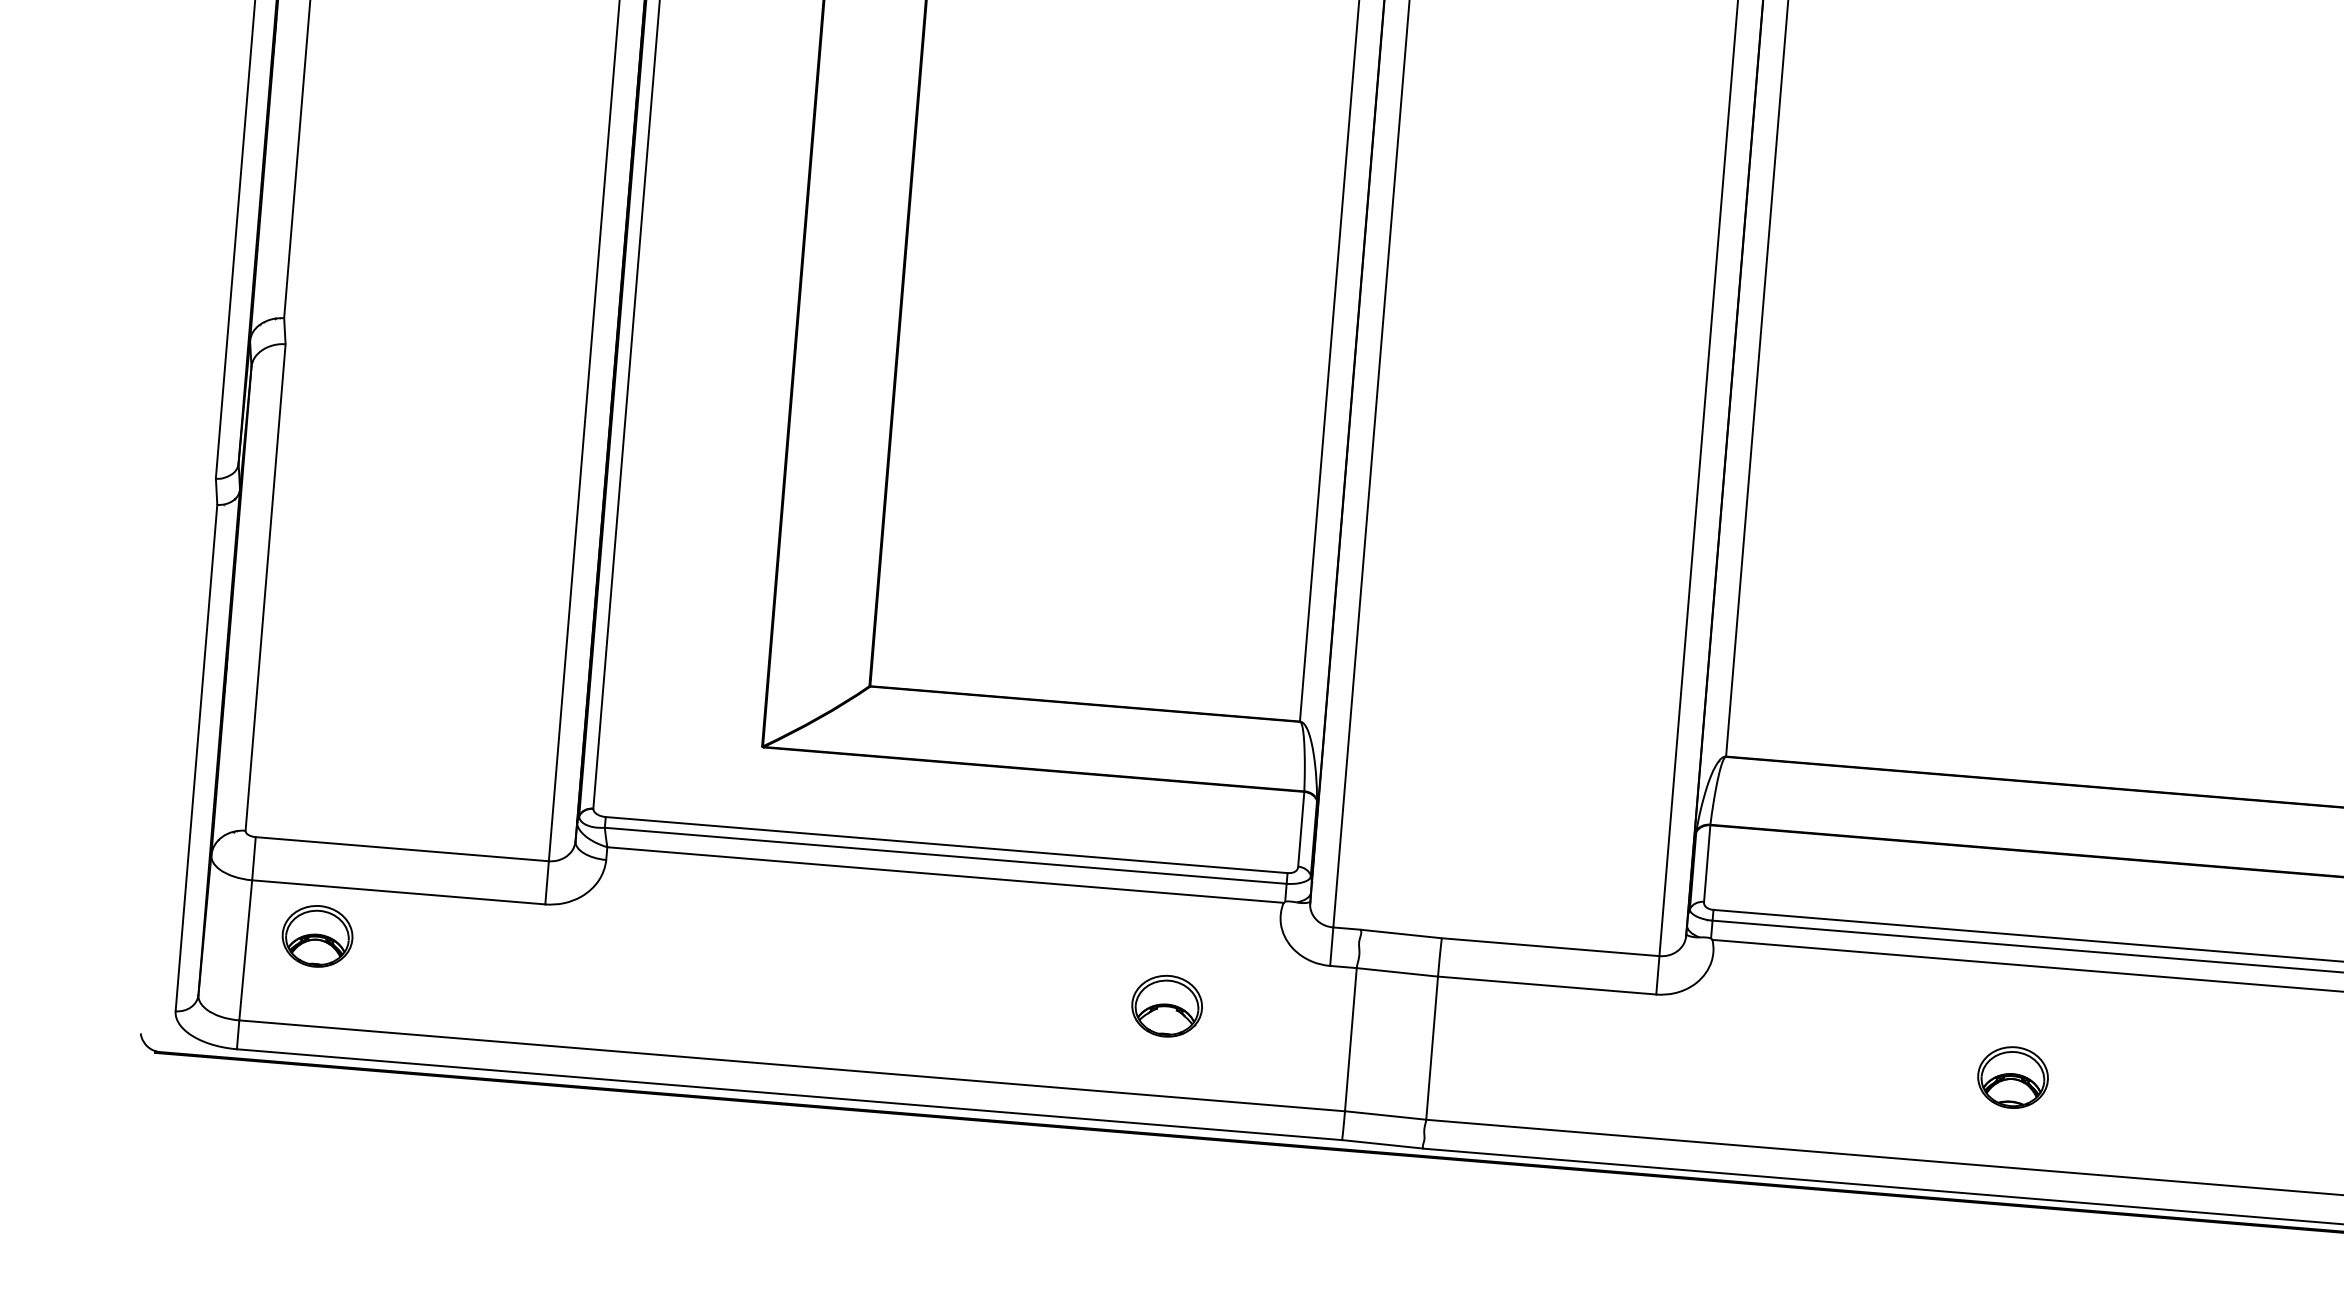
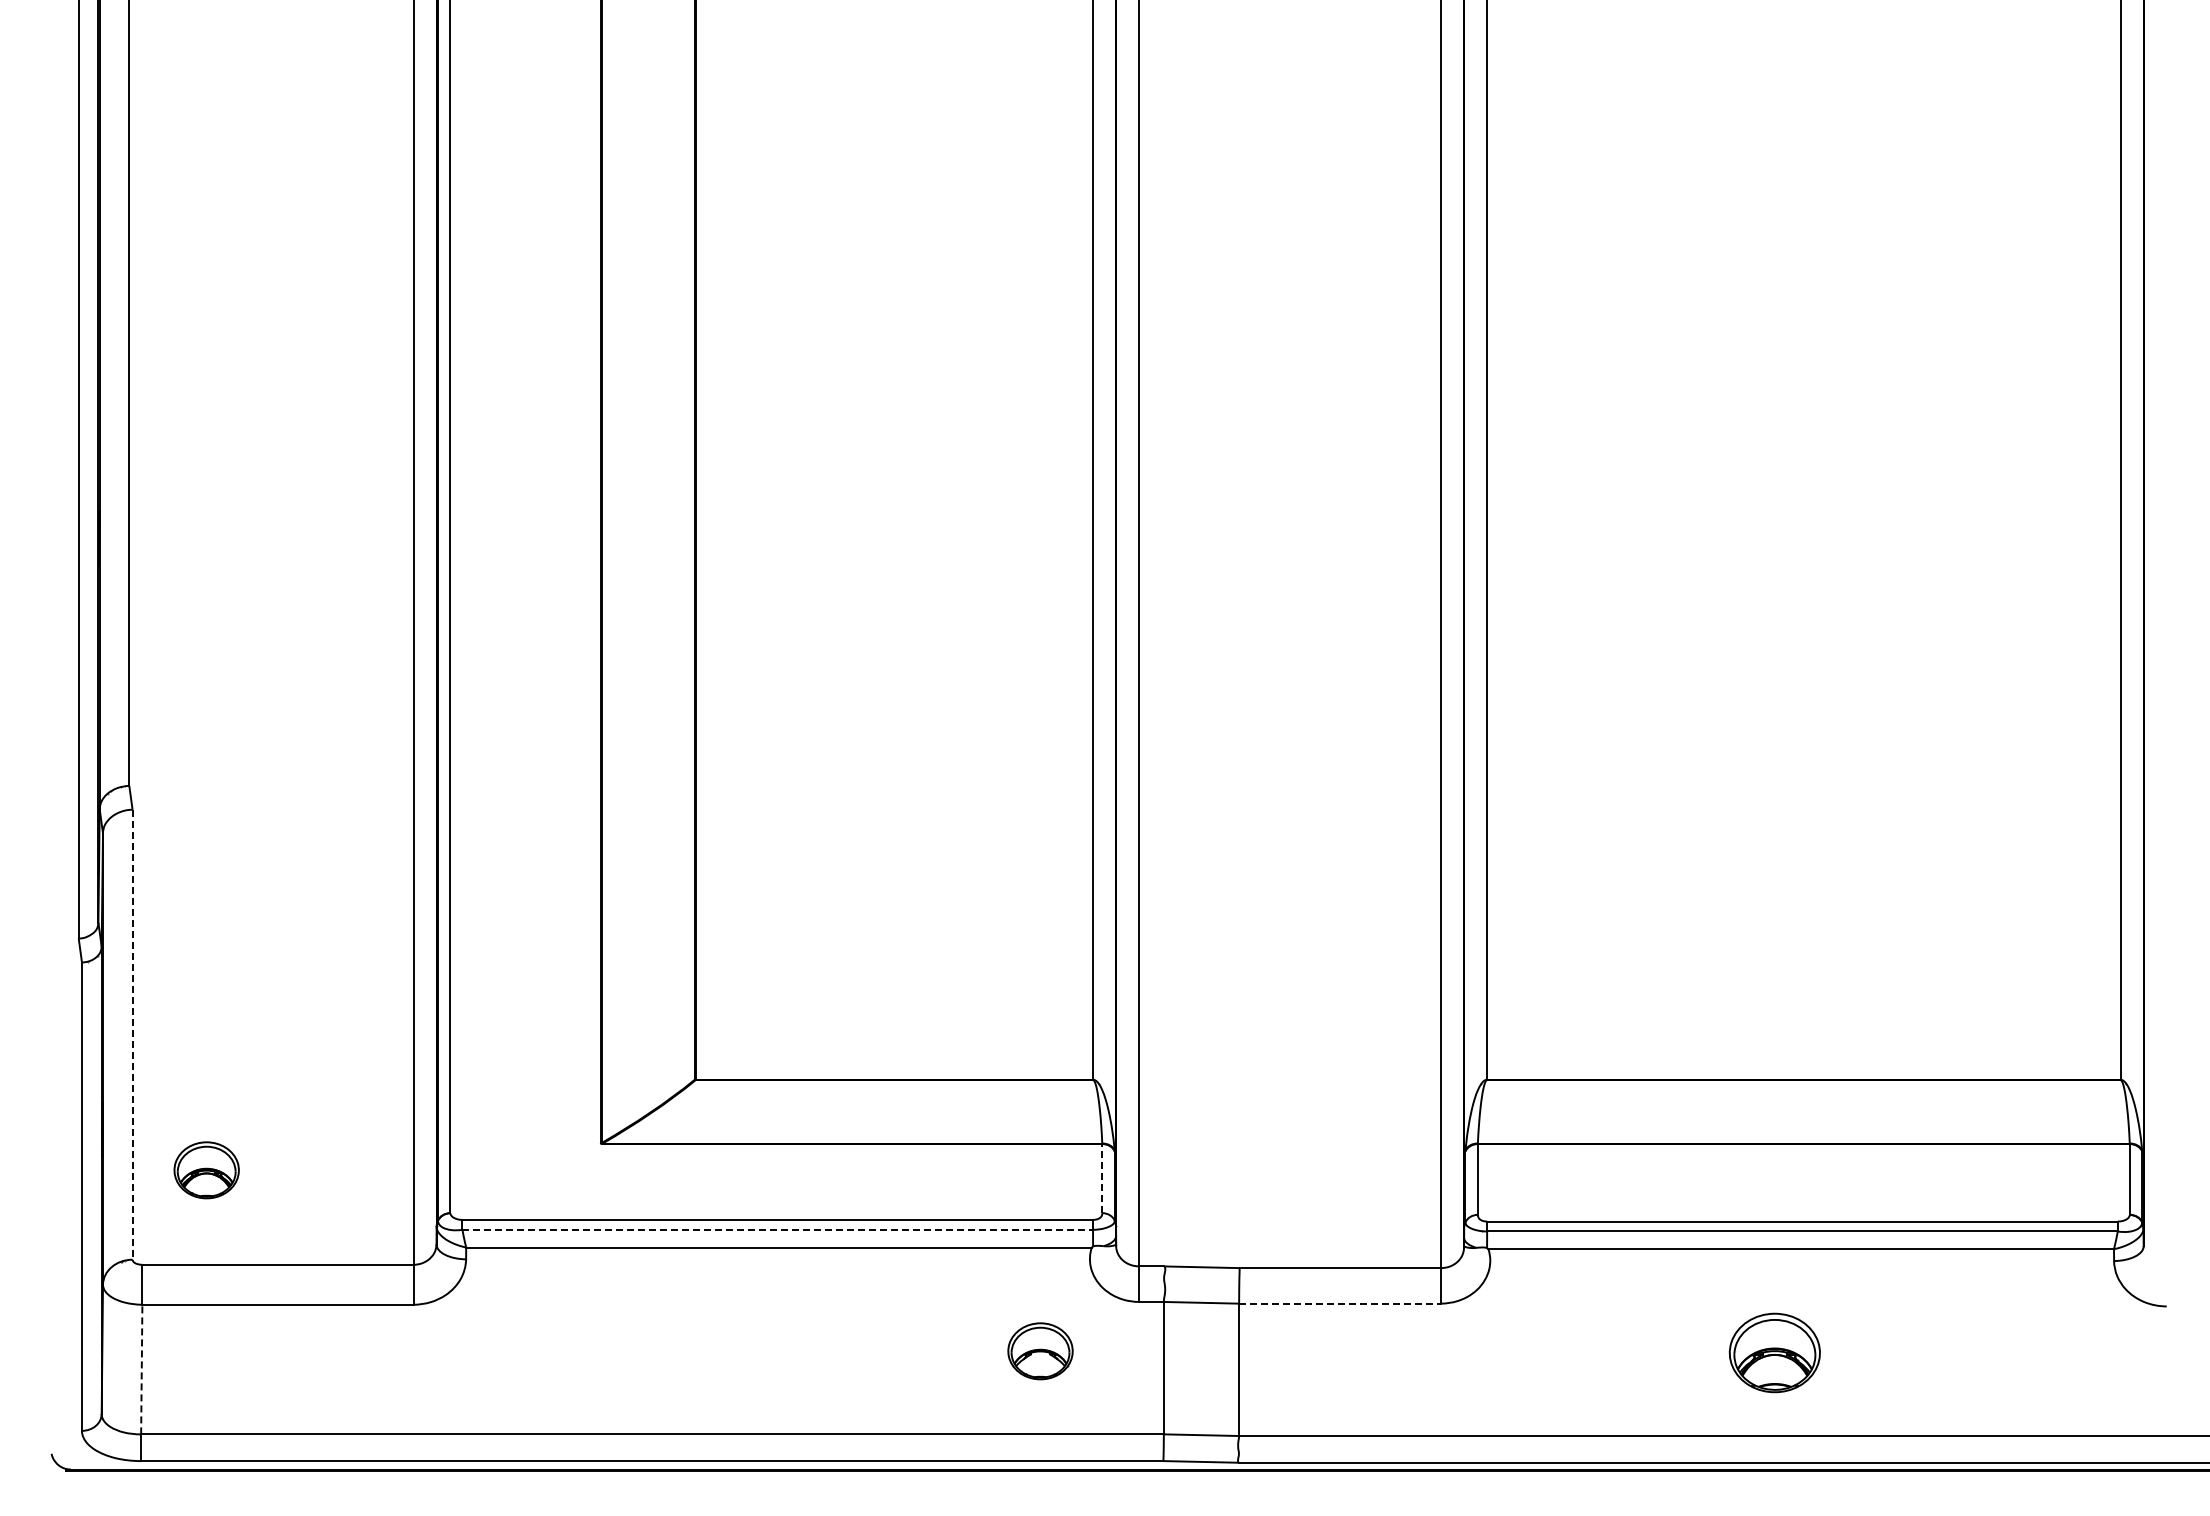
line: (265, 587) -> (132, 1034), solid -> dashed
line: (1301, 829) -> (1102, 1178), solid -> dashed
line: (946, 855) -> (778, 1229), solid -> dashed
part: (317, 936) -> (206, 1170), moved
line: (245, 950) -> (141, 1369), solid -> dashed
line: (1547, 985) -> (1340, 1303), solid -> dashed
part: (1167, 1006) -> (1040, 1351), moved
part: (2013, 1077) -> (1775, 1352), size x1.4

